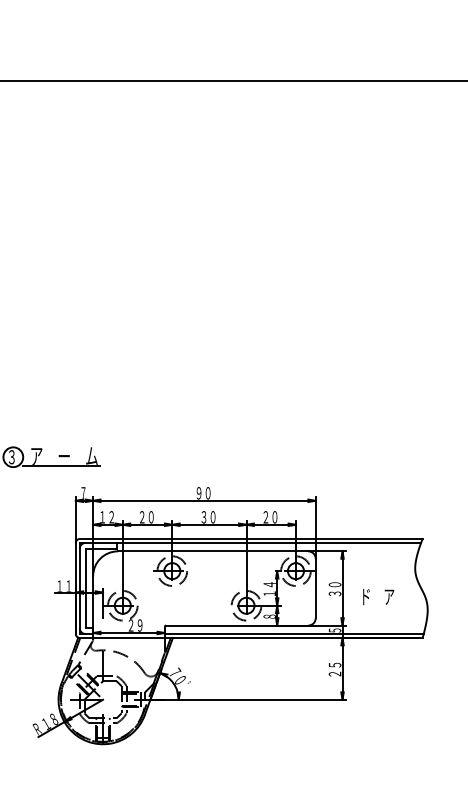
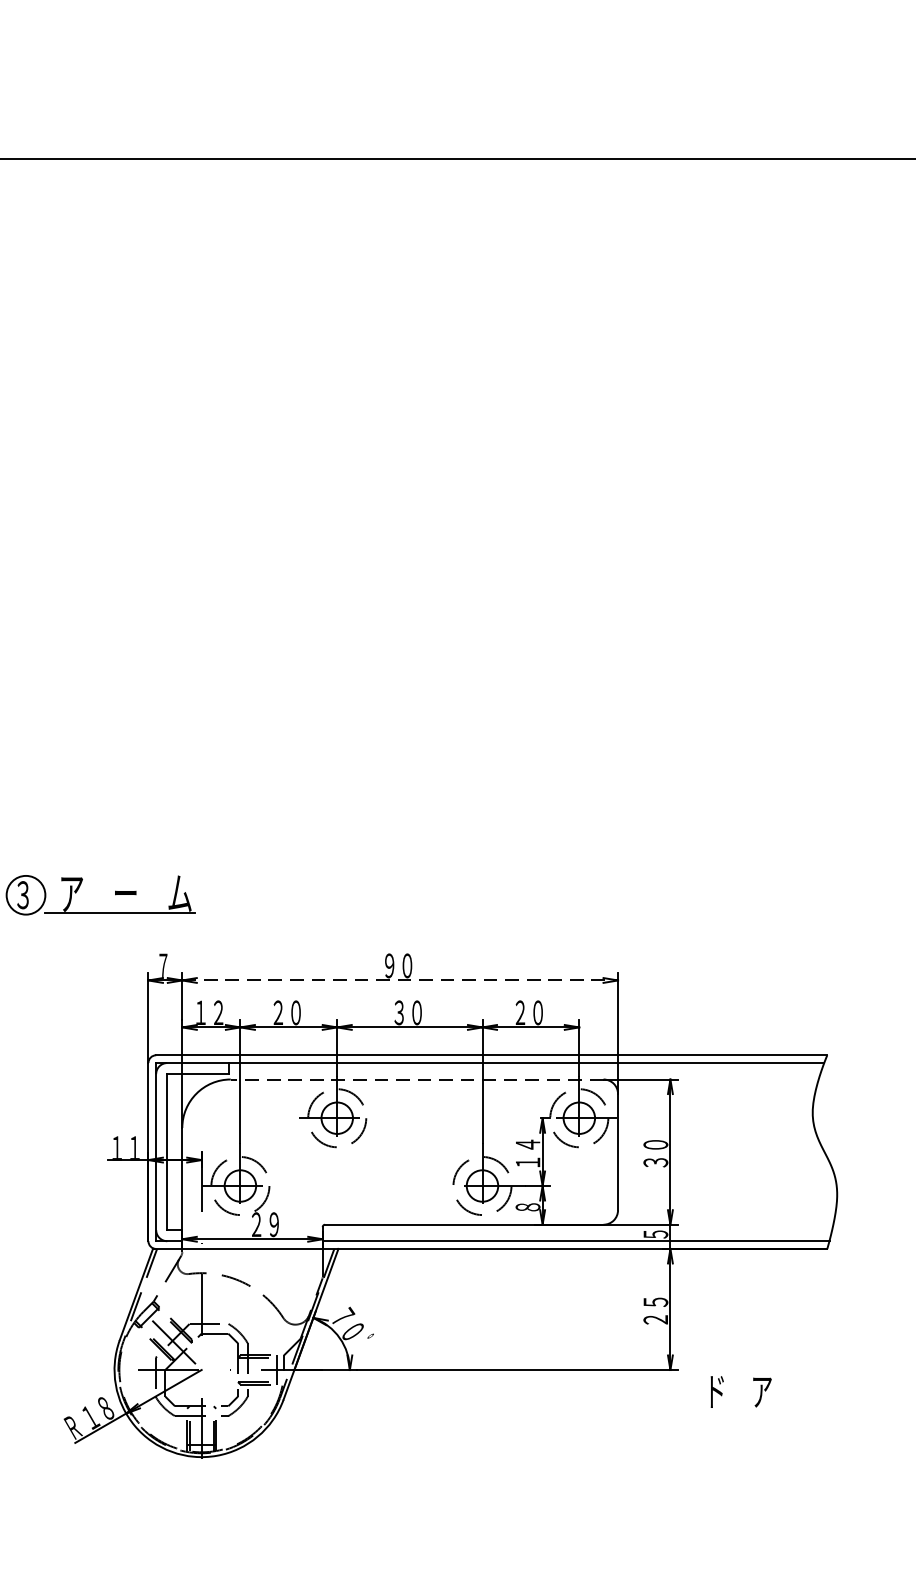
line: (204, 500) -> (400, 979), solid -> dashed
line: (212, 551) -> (415, 1079), solid -> dashed
text: (378, 597) -> (740, 1392), moved

